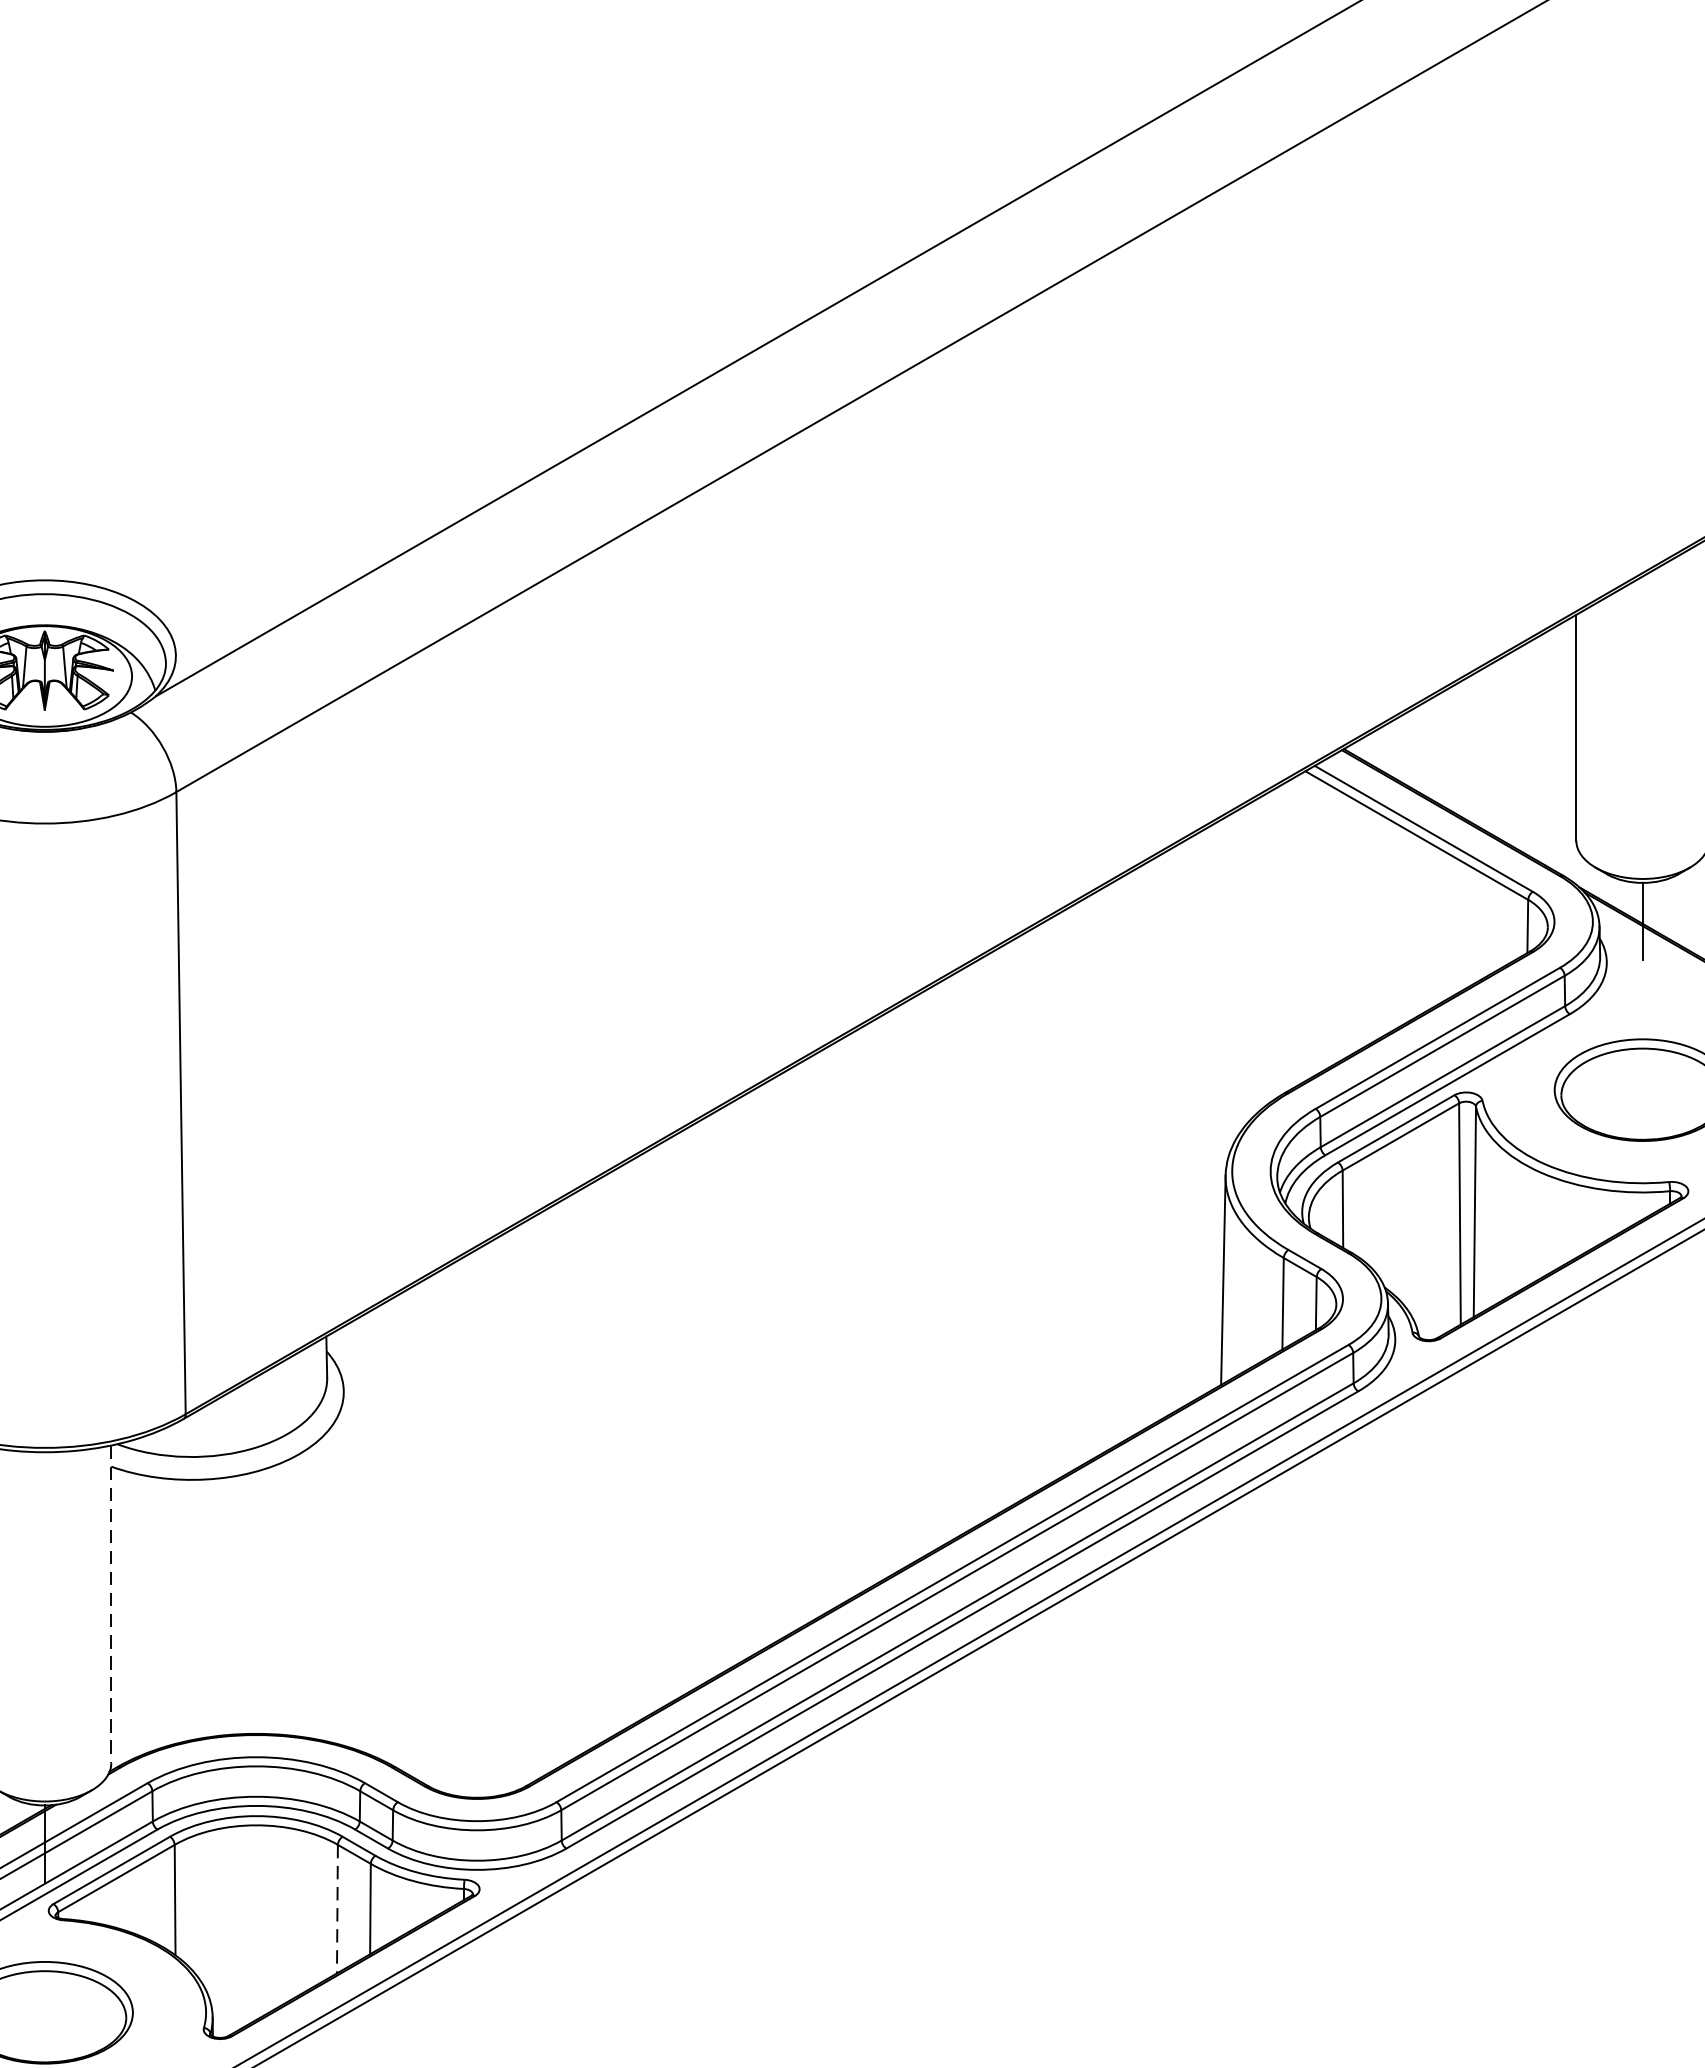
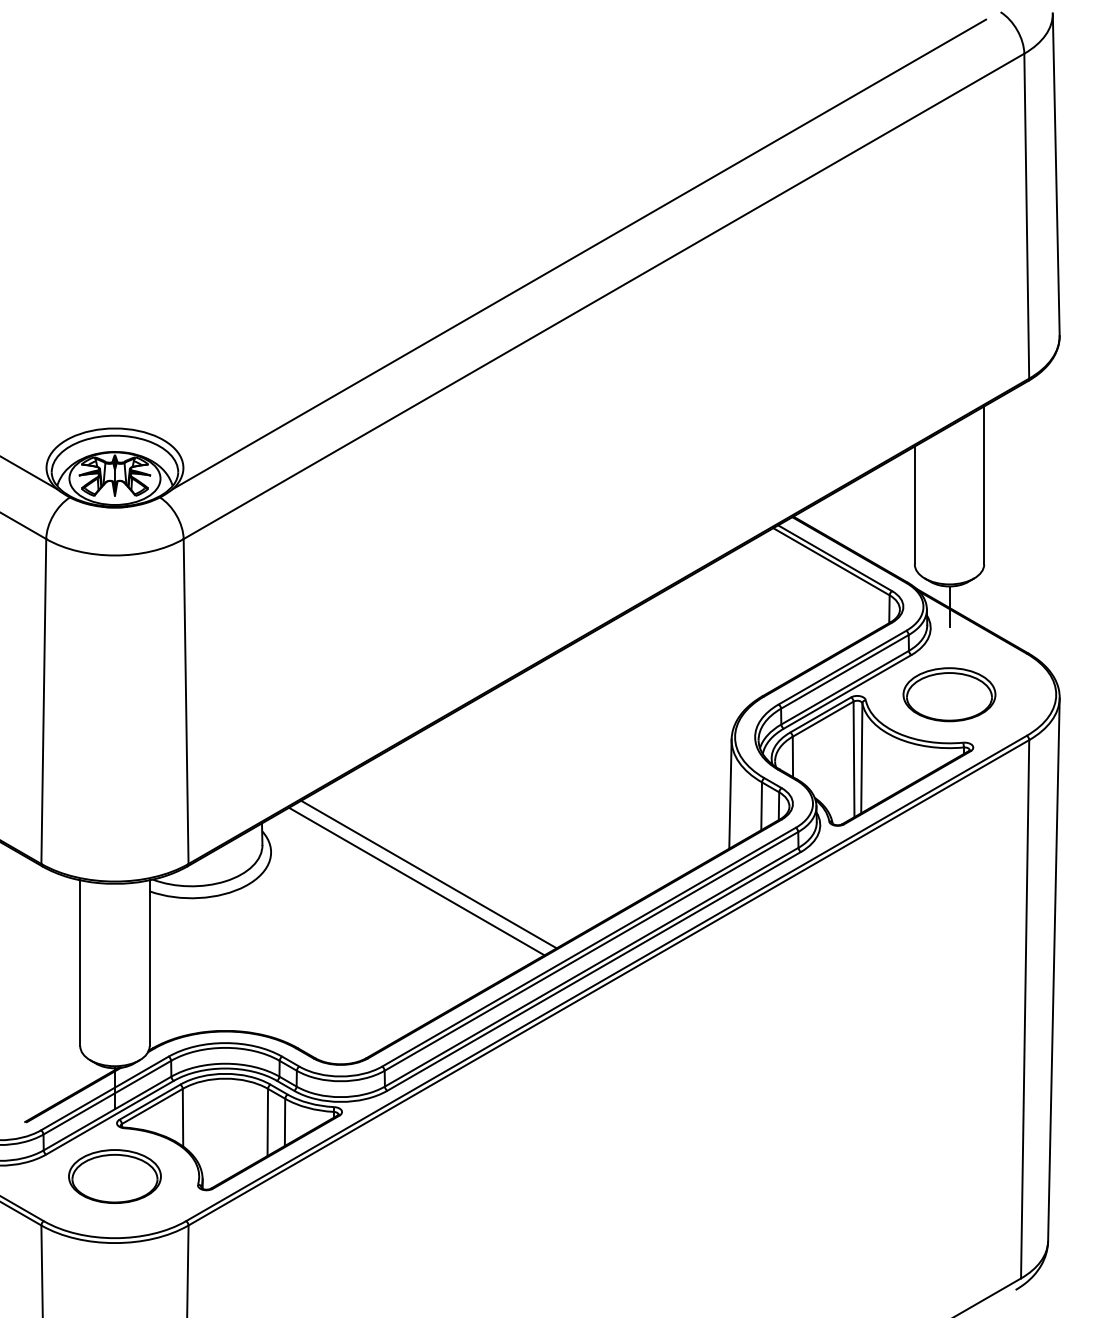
line: (645, 1434) -> (428, 874), added
line: (622, 1447) -> (416, 881), added
line: (110, 1604) -> (149, 963), dashed -> solid
line: (336, 1909) -> (267, 1122), dashed -> solid

